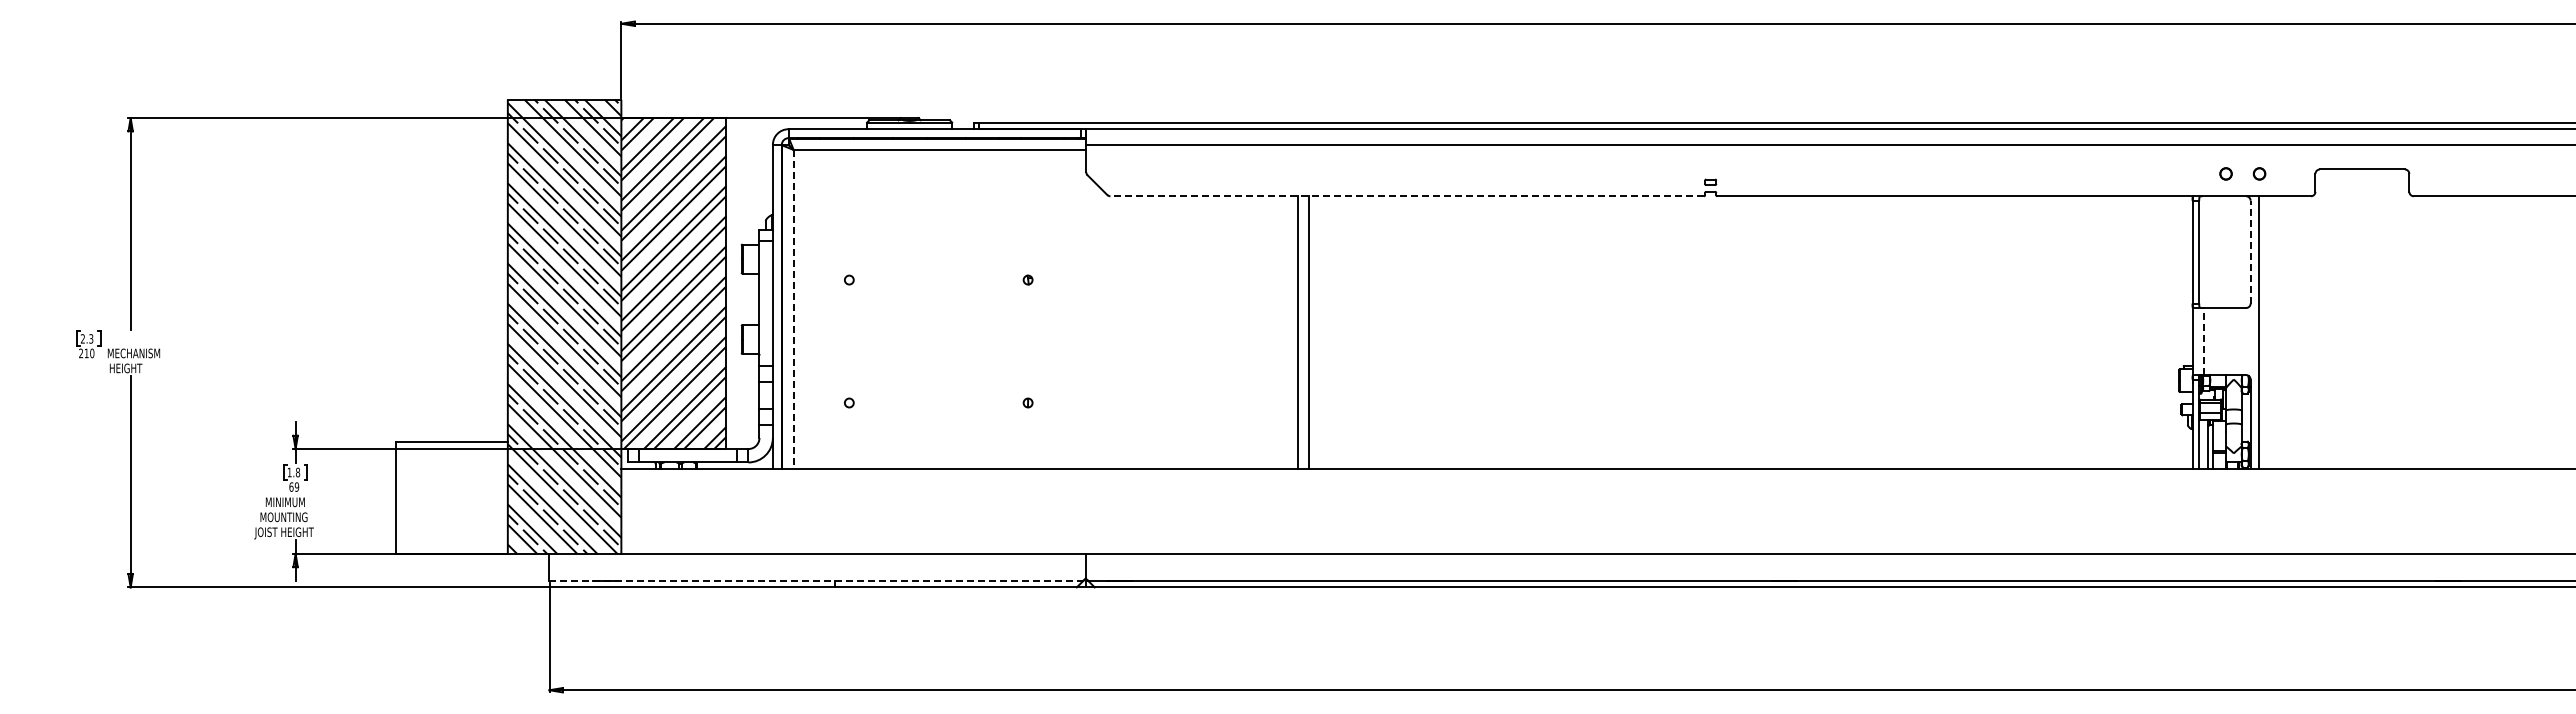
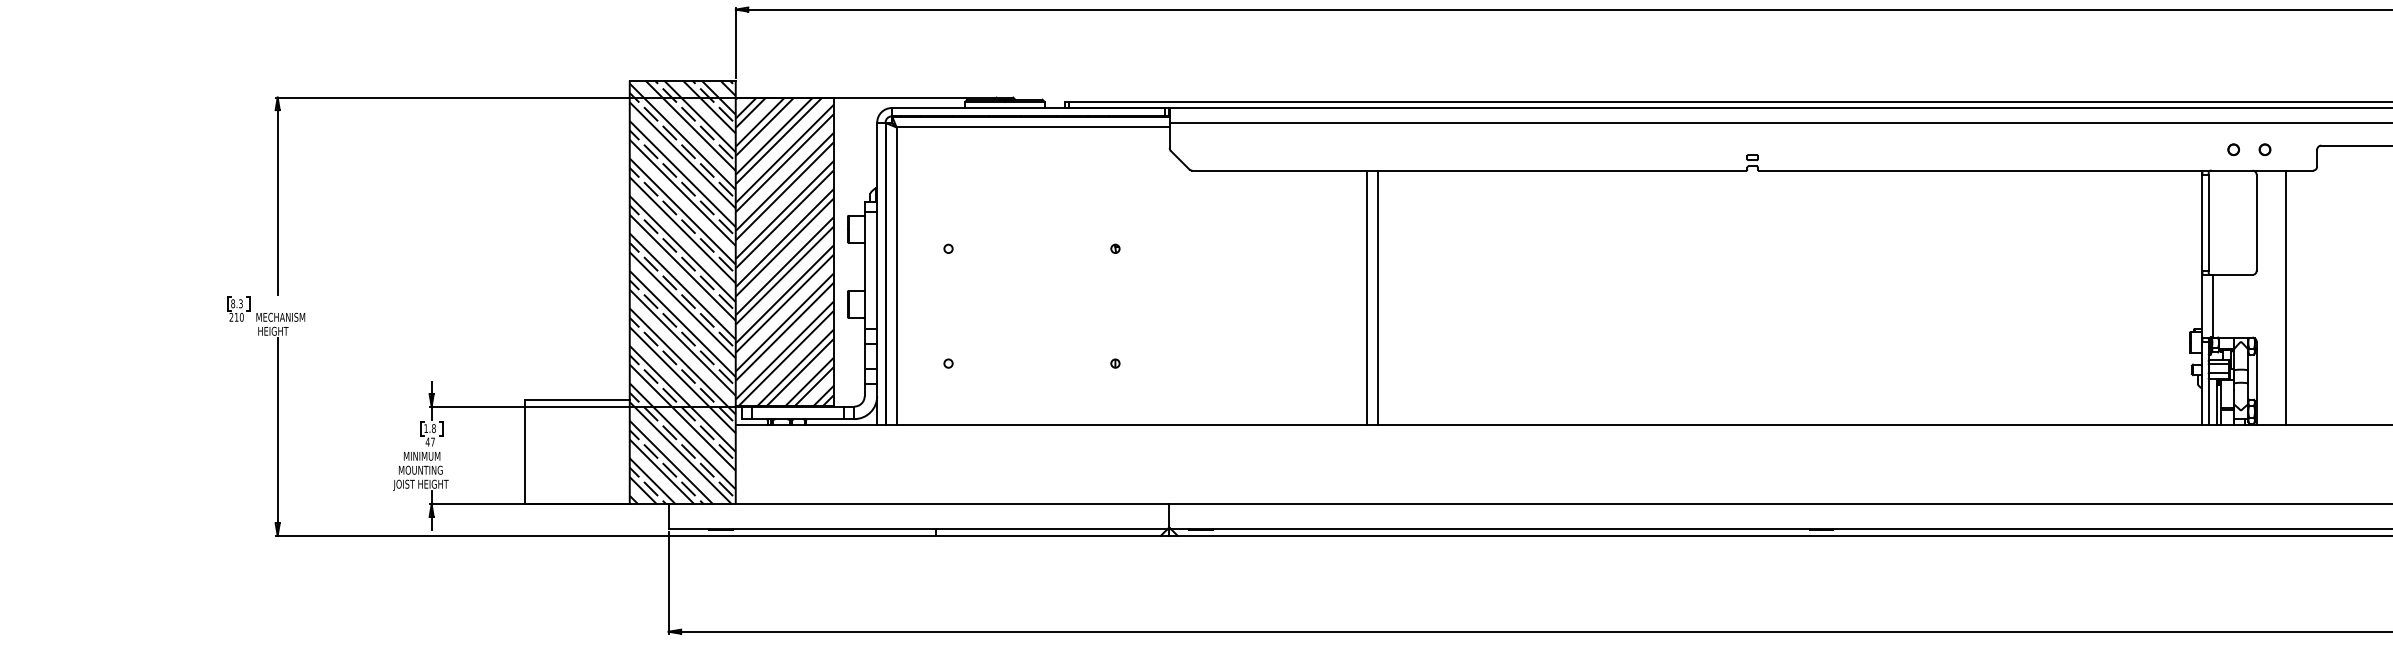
line: (1407, 196) -> (1469, 170), dashed -> solid
line: (2250, 251) -> (2256, 222), dashed -> solid
line: (793, 309) -> (896, 276), dashed -> solid
line: (2258, 332) -> (2285, 297), moved
text: (82, 338) -> (232, 303), 2.3 -> 8.3
line: (2203, 341) -> (2212, 306), dashed -> solid
text: (294, 486) -> (430, 441), 69 -> 47
line: (816, 580) -> (917, 529), dashed -> solid

